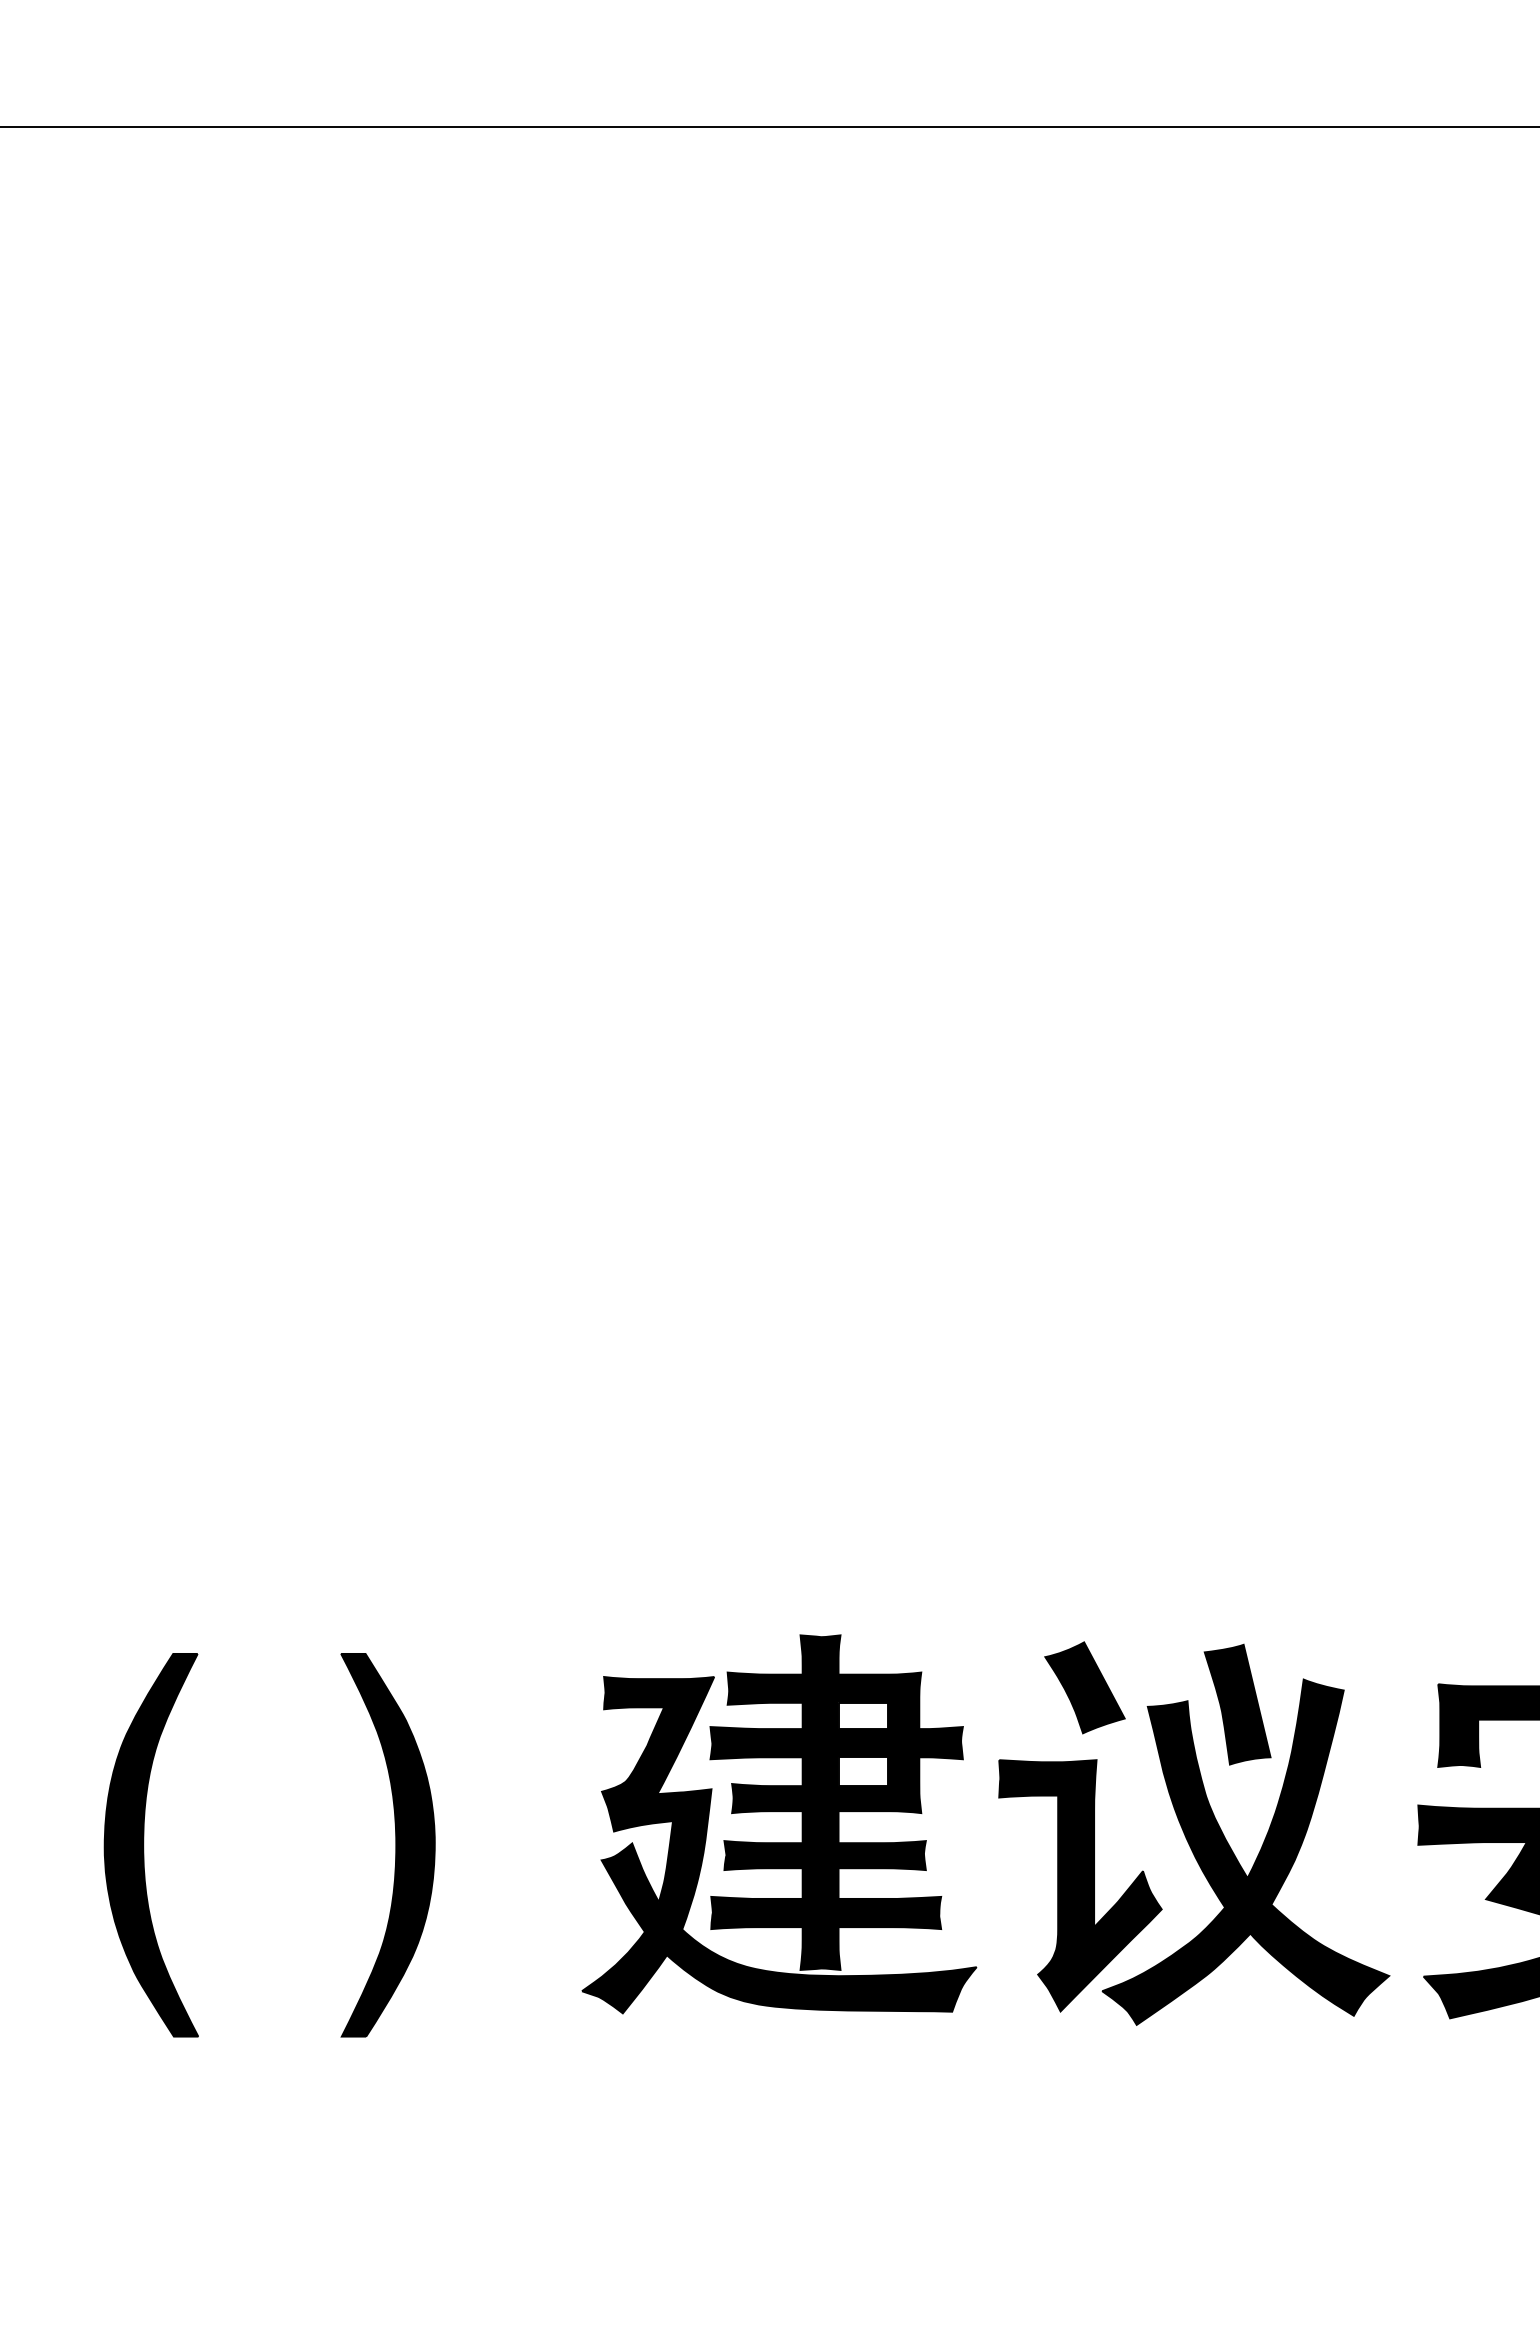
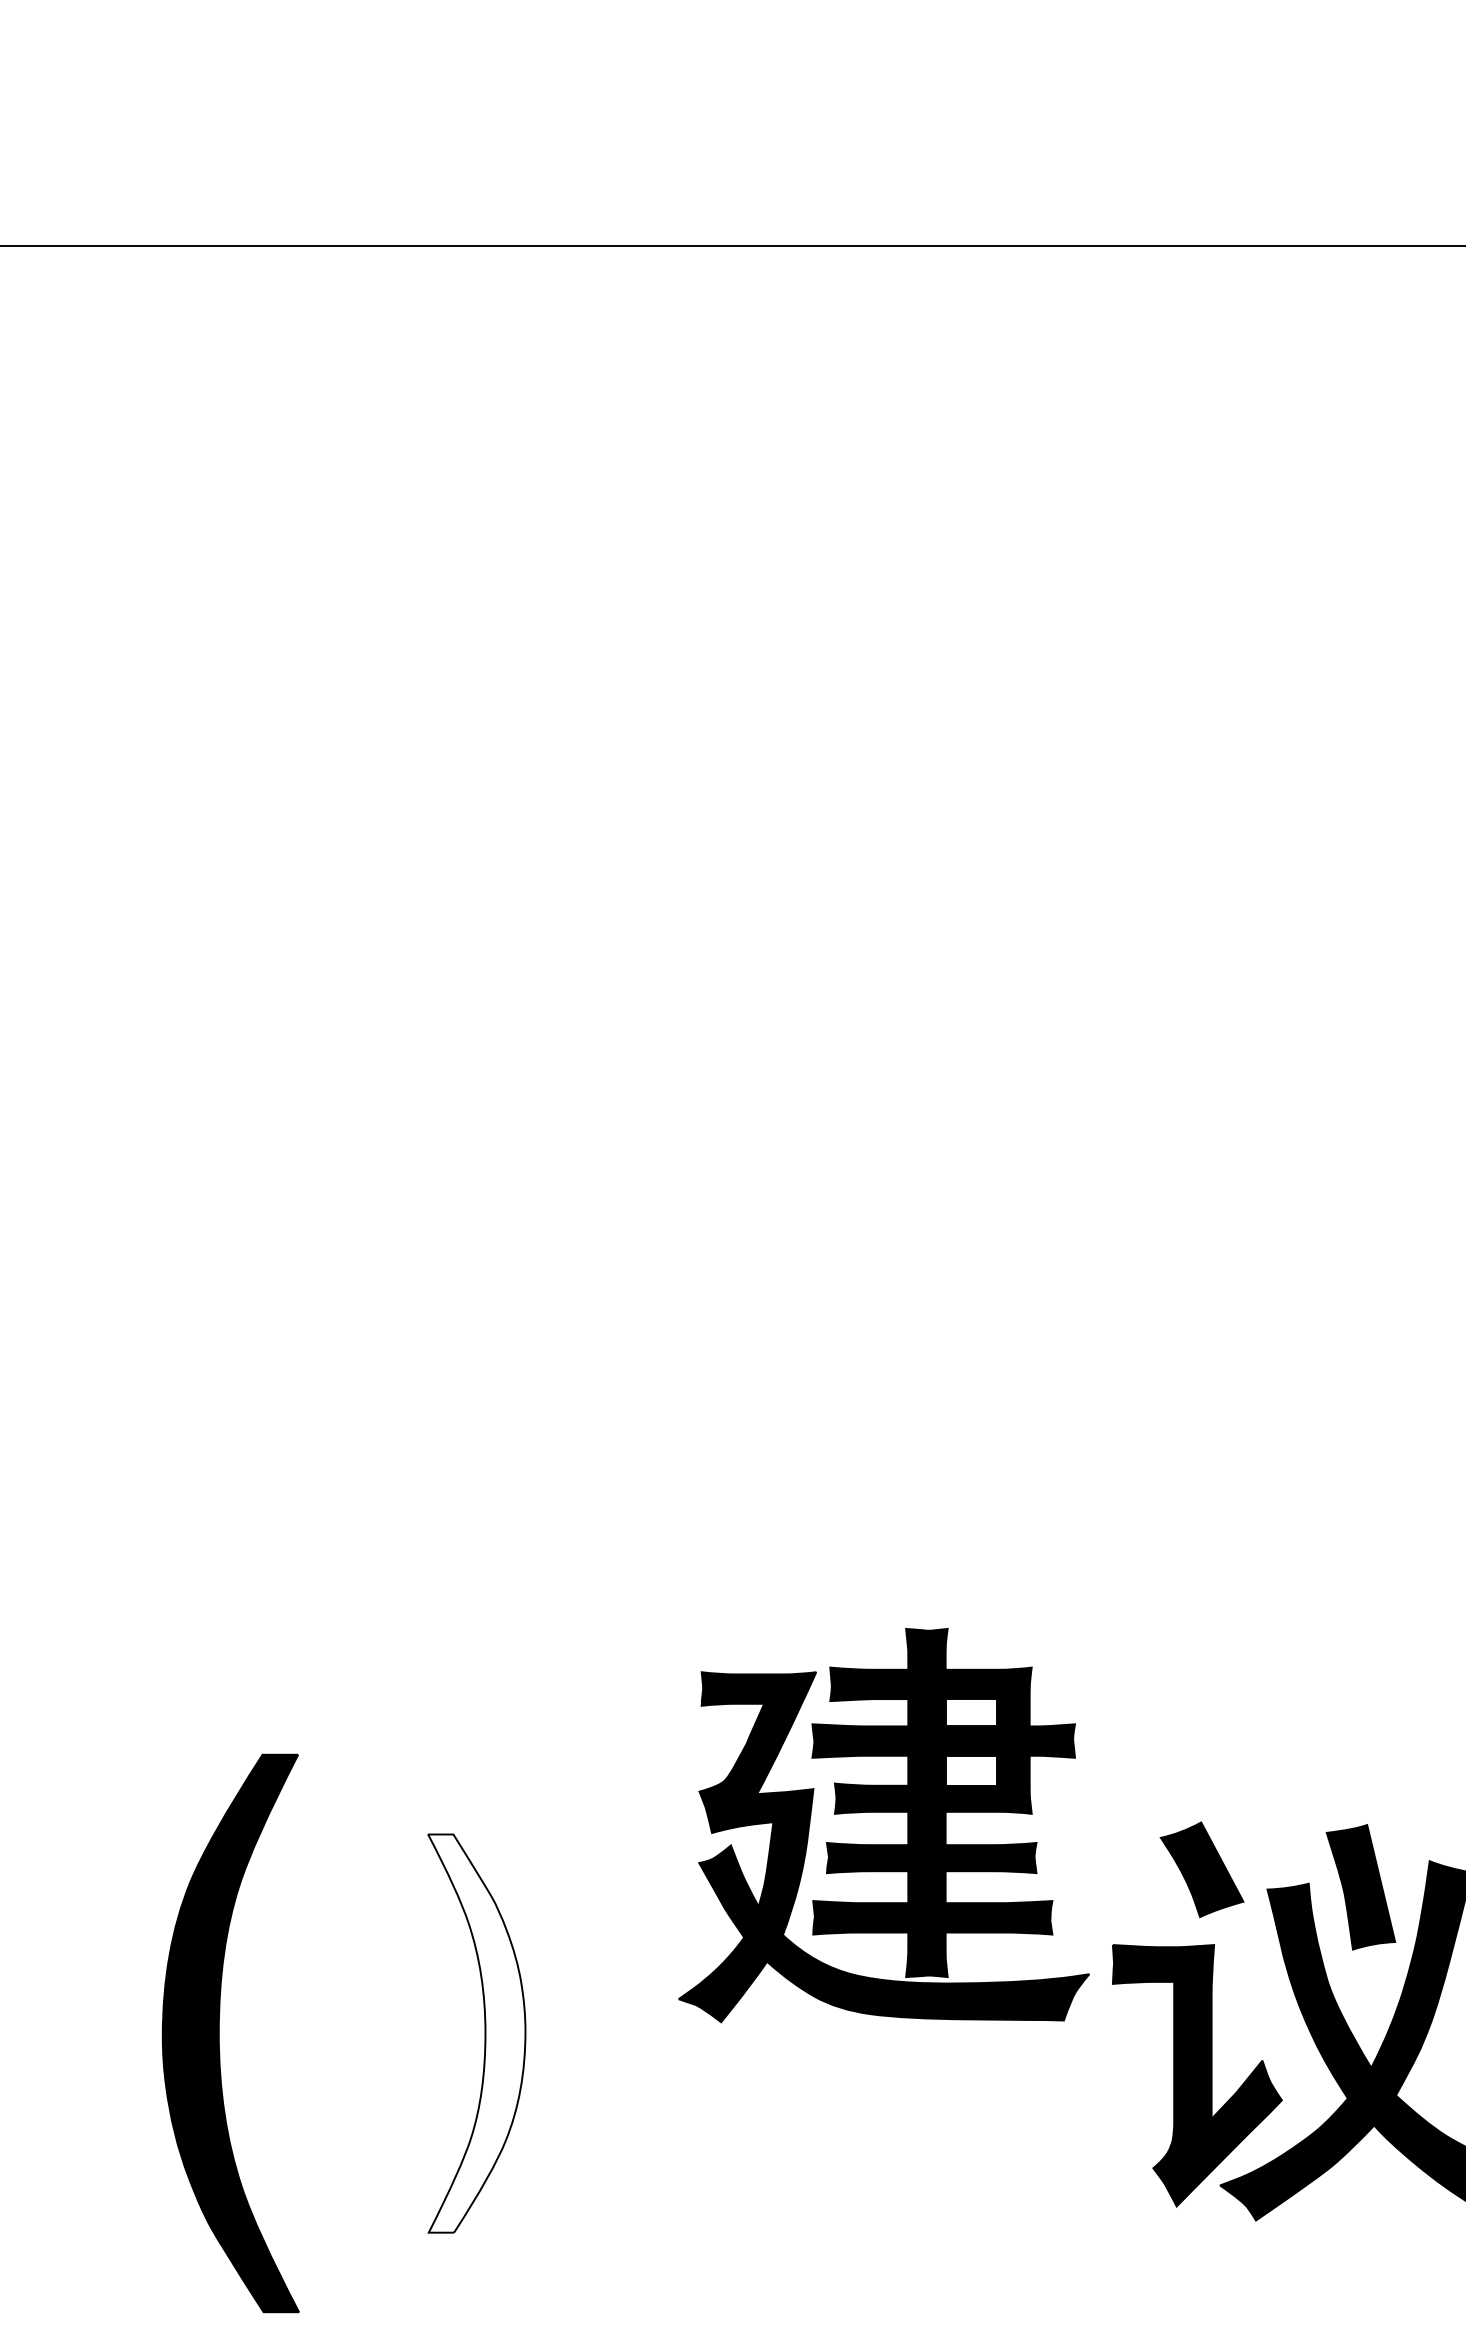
part: (779, 1812) -> (884, 1813), moved
fill: (387, 1844) -> (476, 2032), removed
part: (150, 1845) -> (229, 2033), size x1.4

